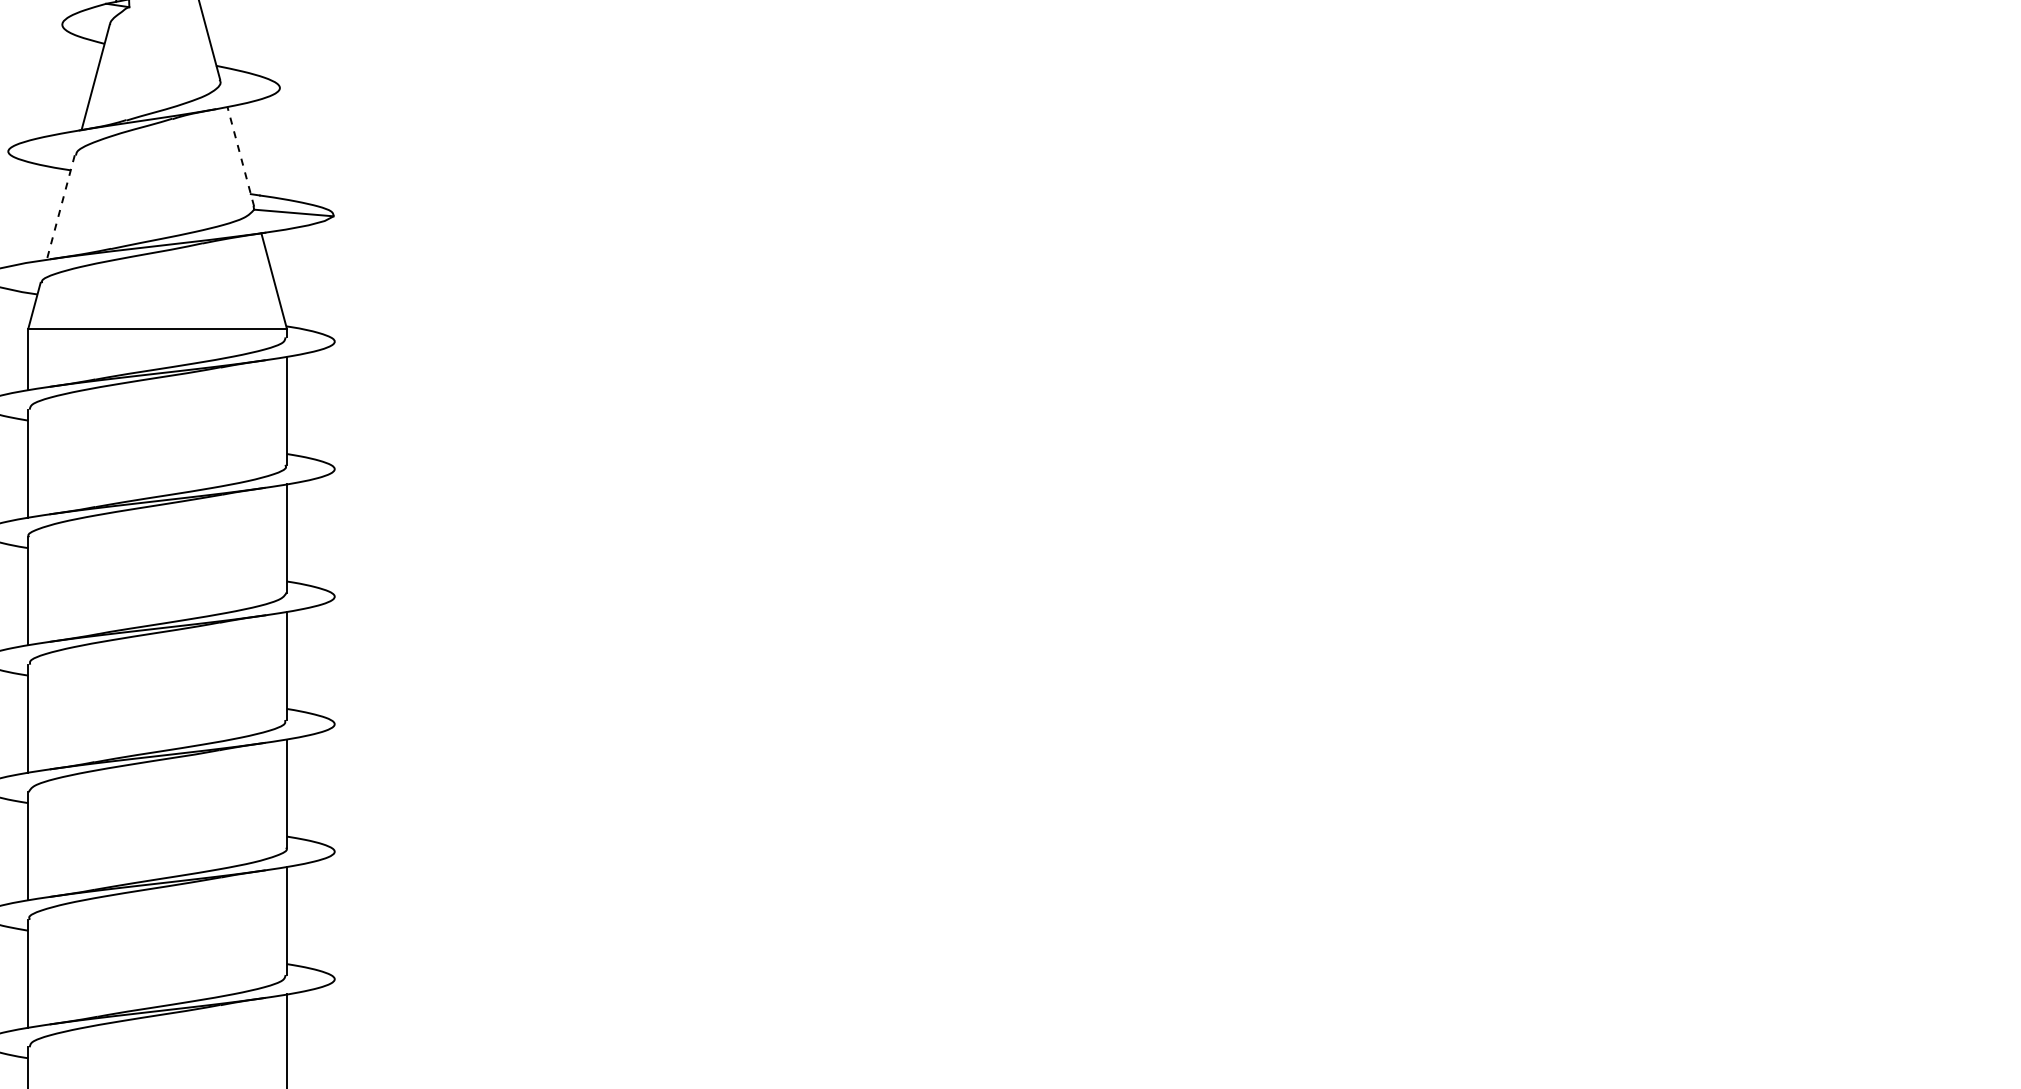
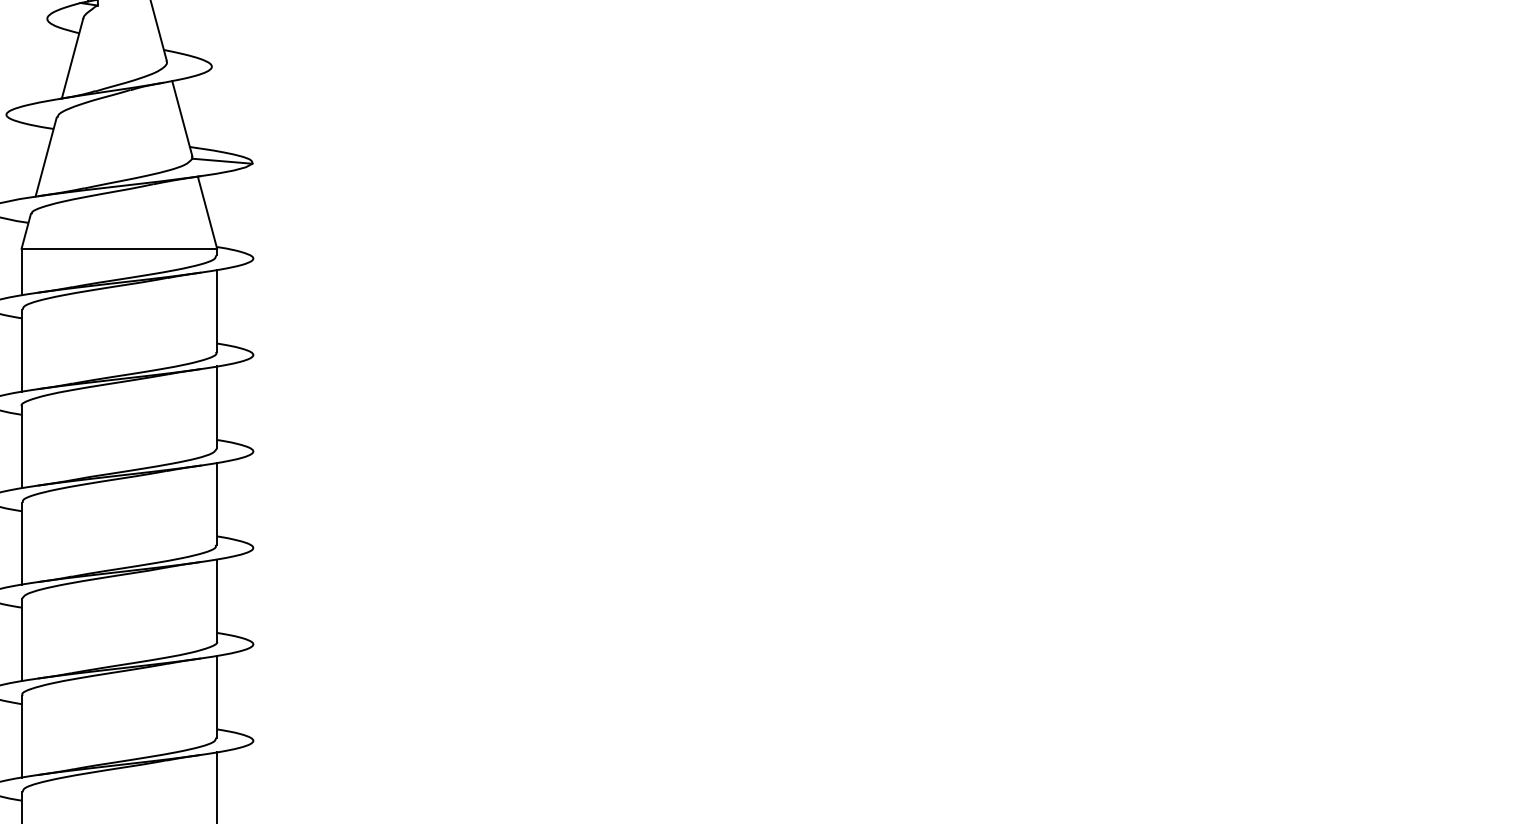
line: (240, 156) -> (182, 118), dashed -> solid
line: (60, 208) -> (45, 157), dashed -> solid

